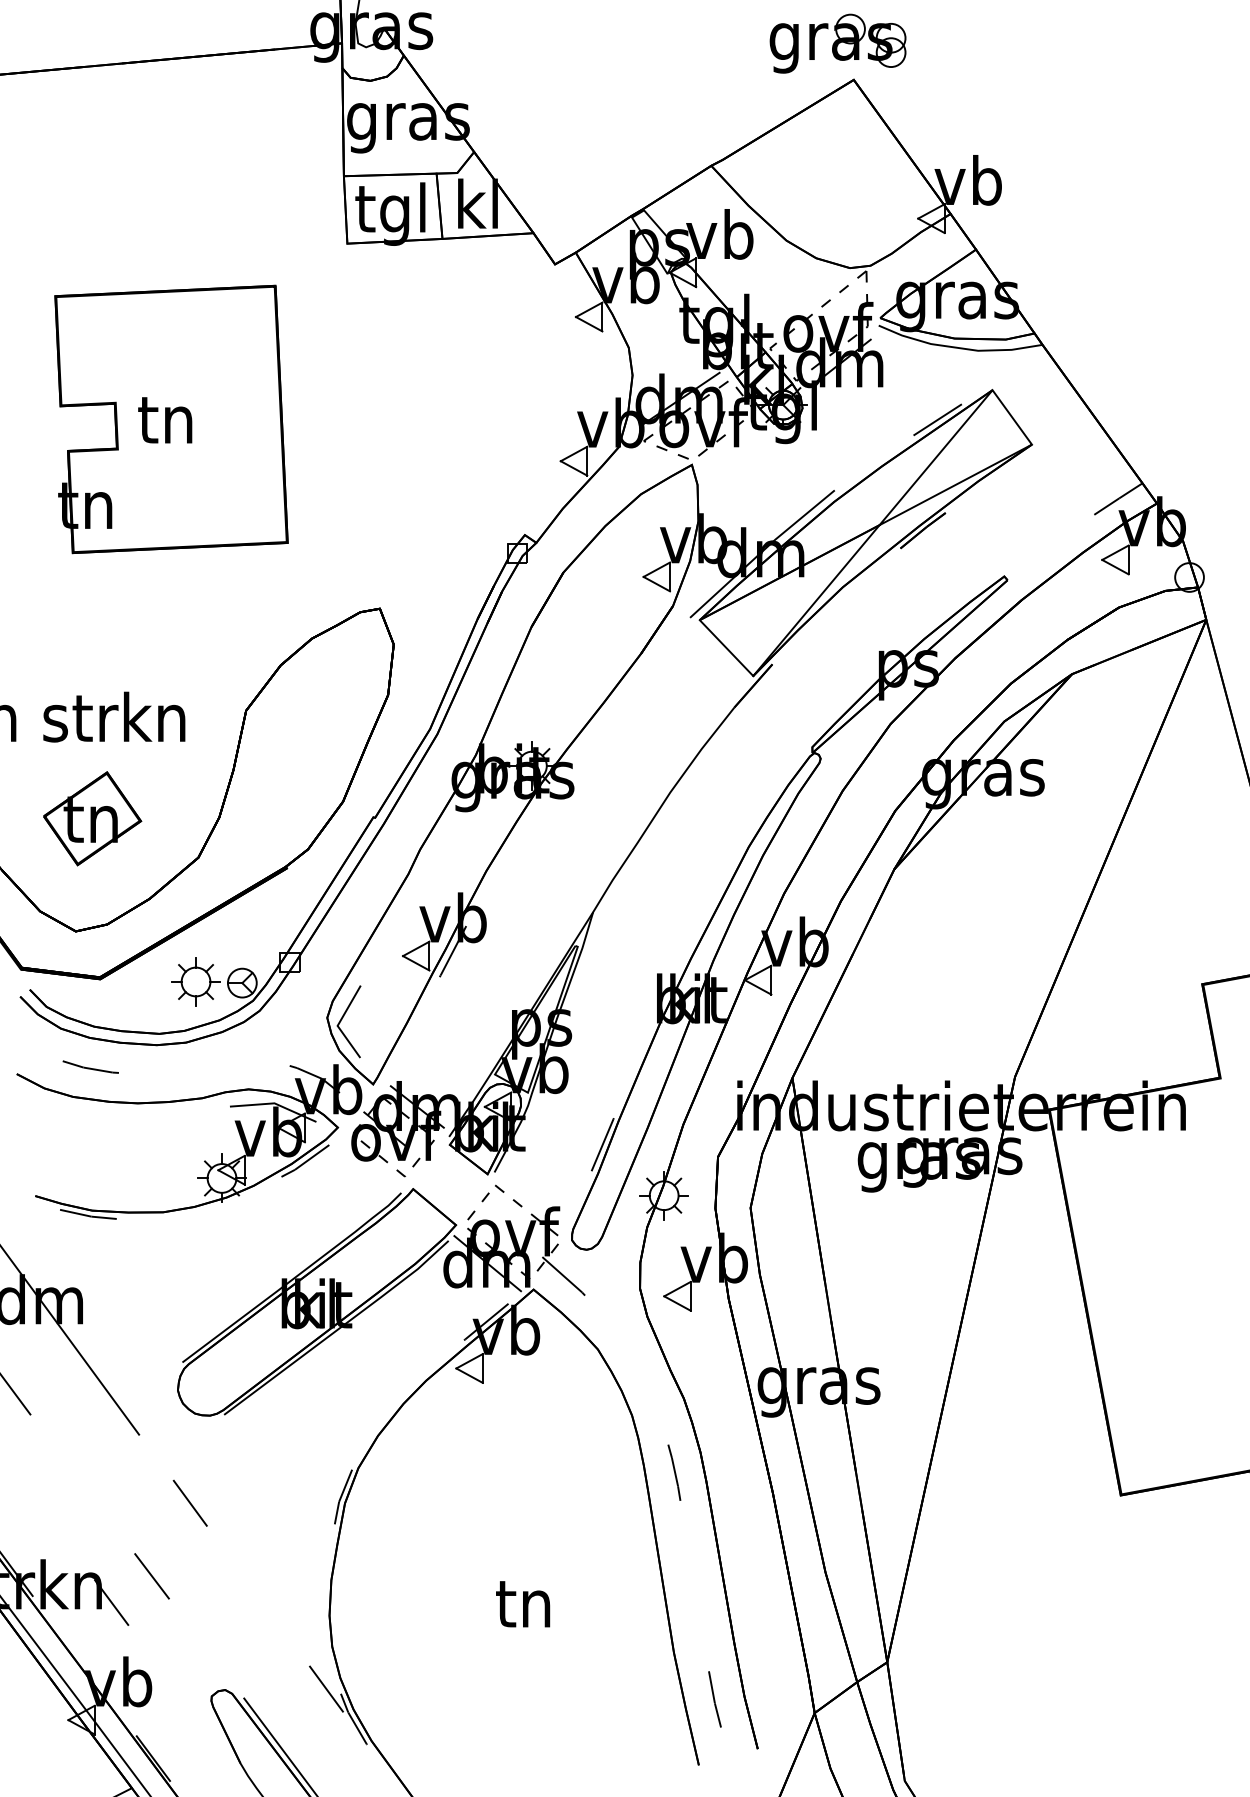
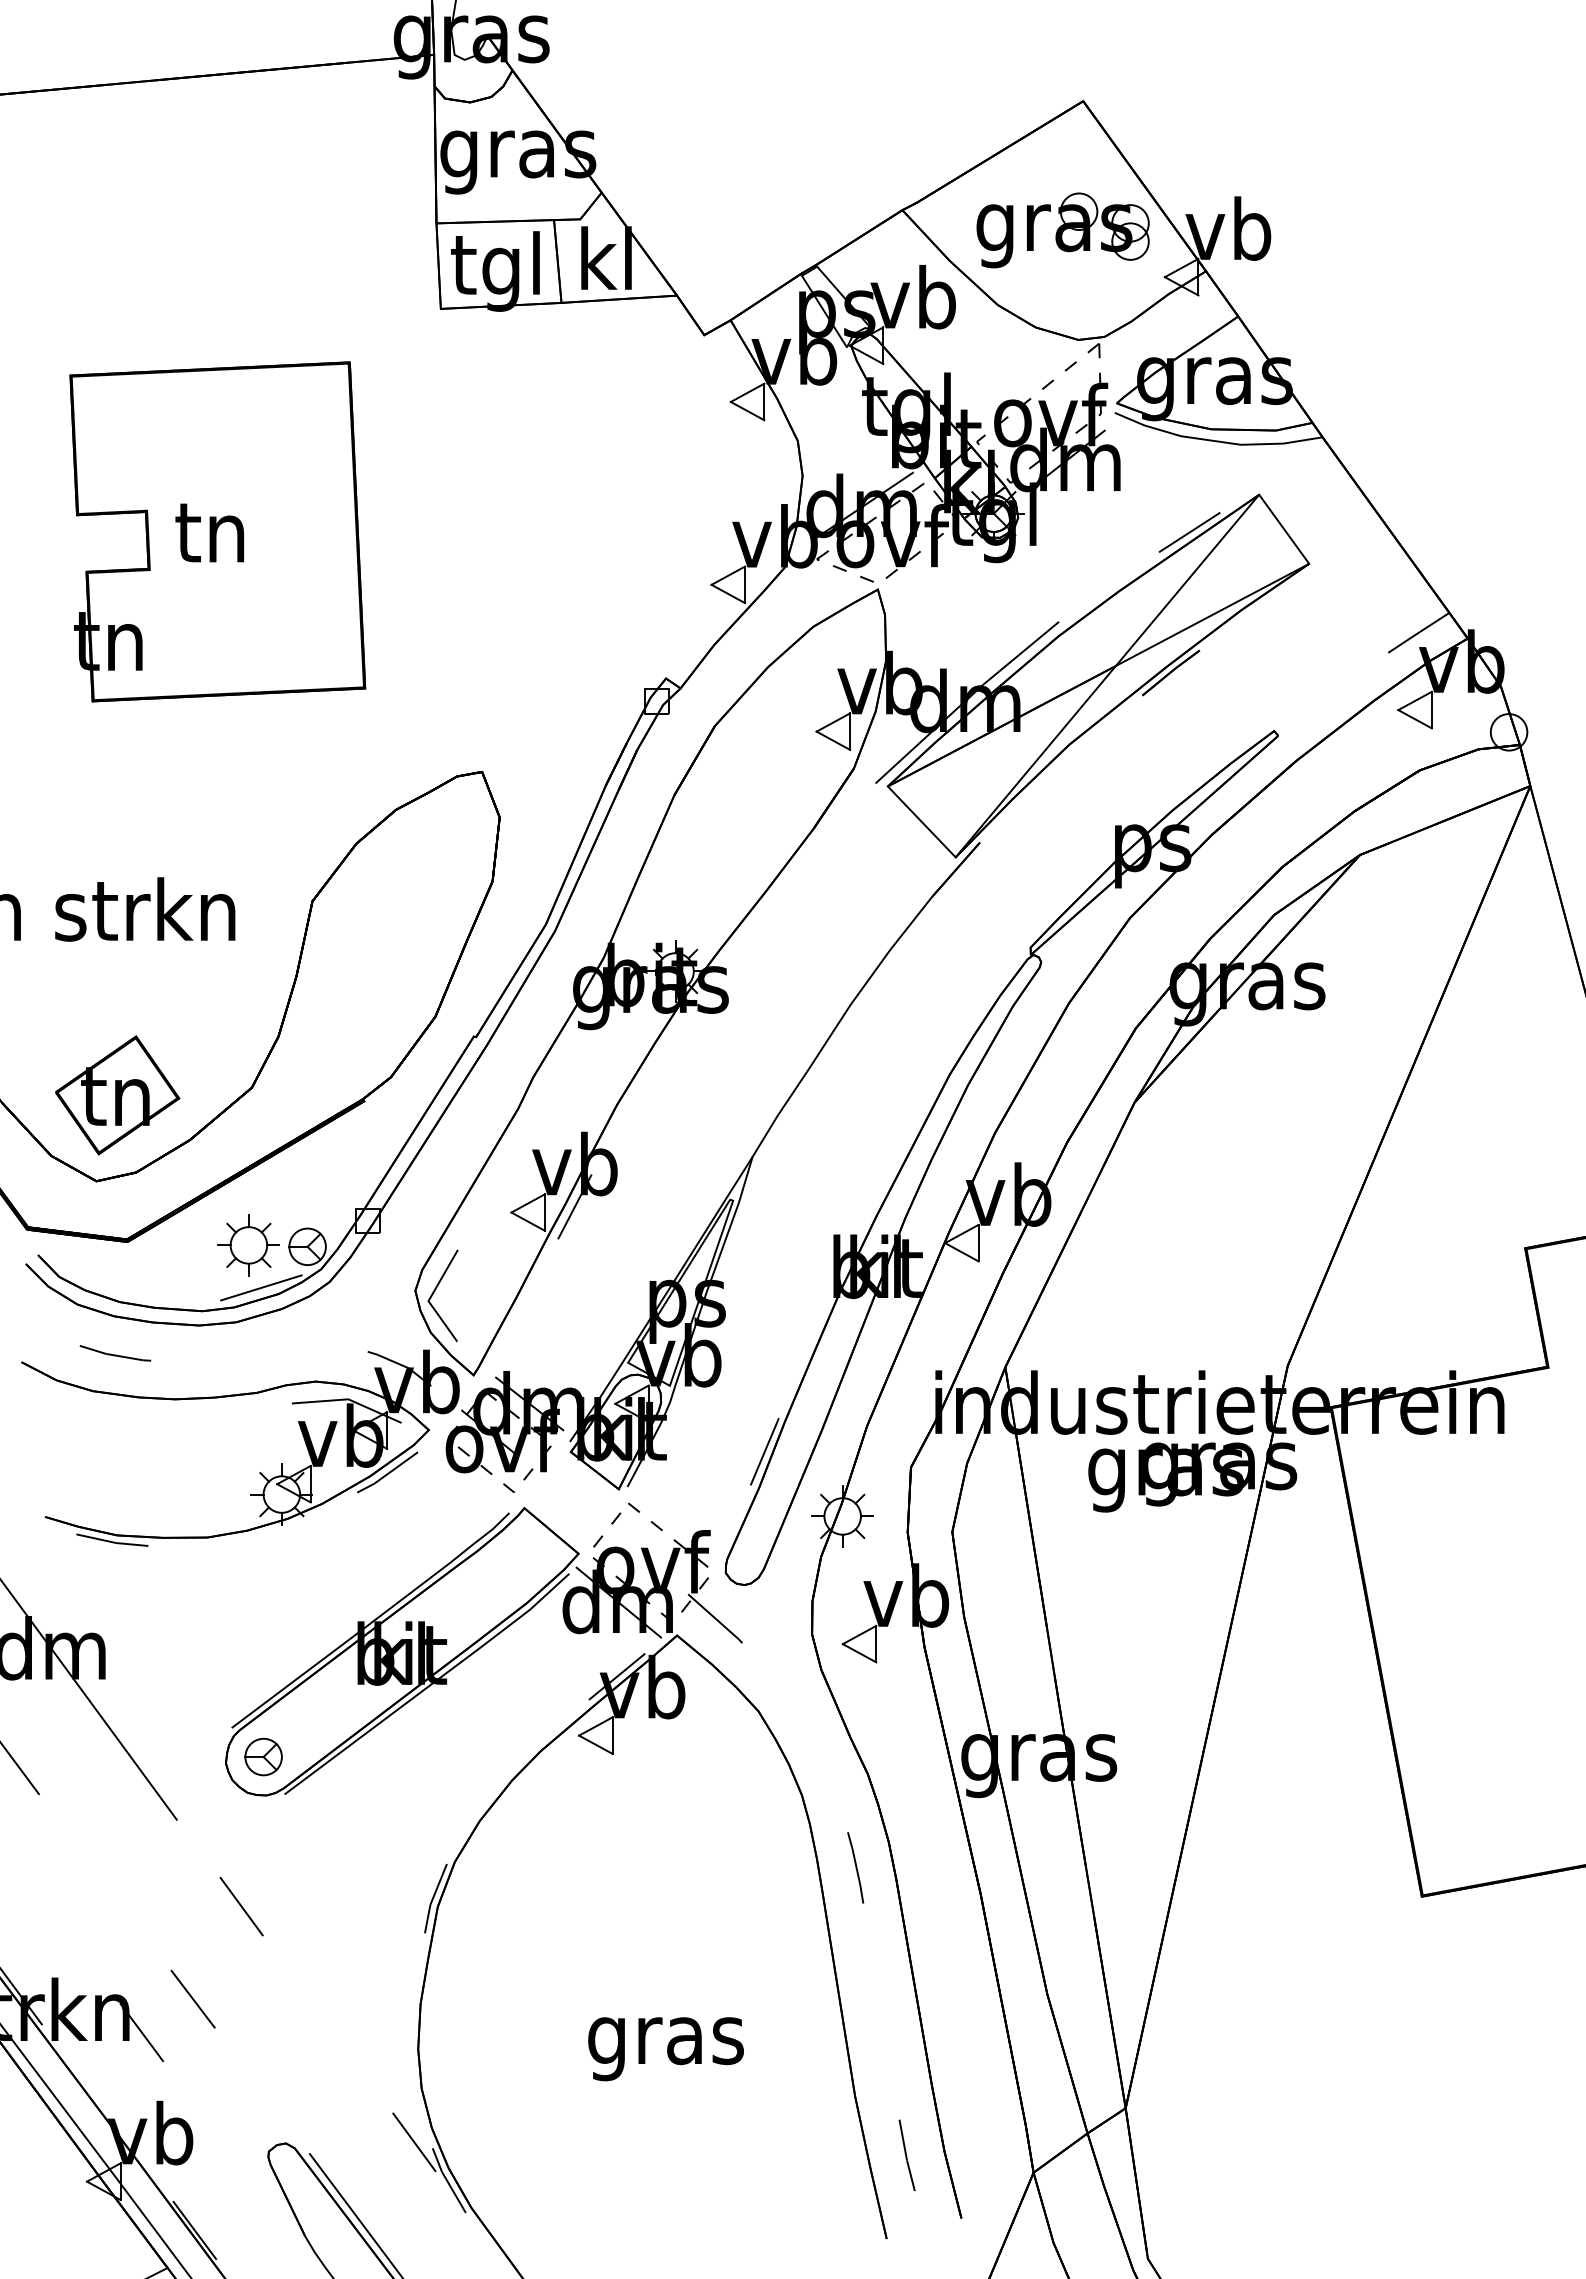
part: (837, 43) -> (1062, 230), moved
part: (92, 818) -> (117, 1095), moved
line: (205, 1015) -> (261, 1287), added
part: (207, 1384) -> (263, 1756), added
text: (524, 1611) -> (665, 2043), tn -> gras

